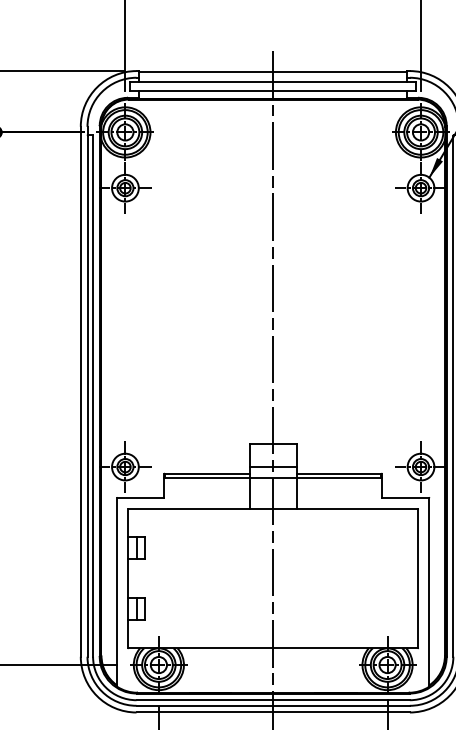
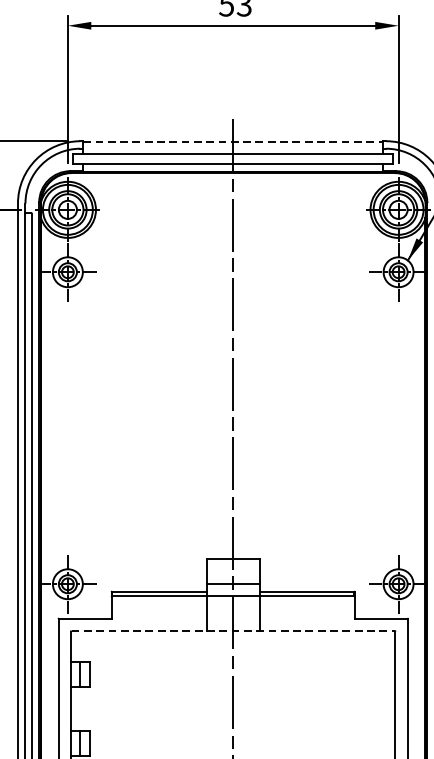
line: (273, 72) -> (233, 142), solid -> dashed
line: (273, 508) -> (233, 630), solid -> dashed

